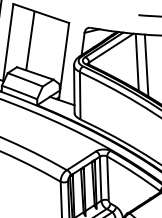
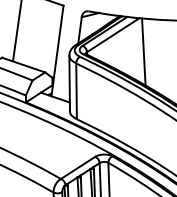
line: (146, 65) -> (154, 55), removed

